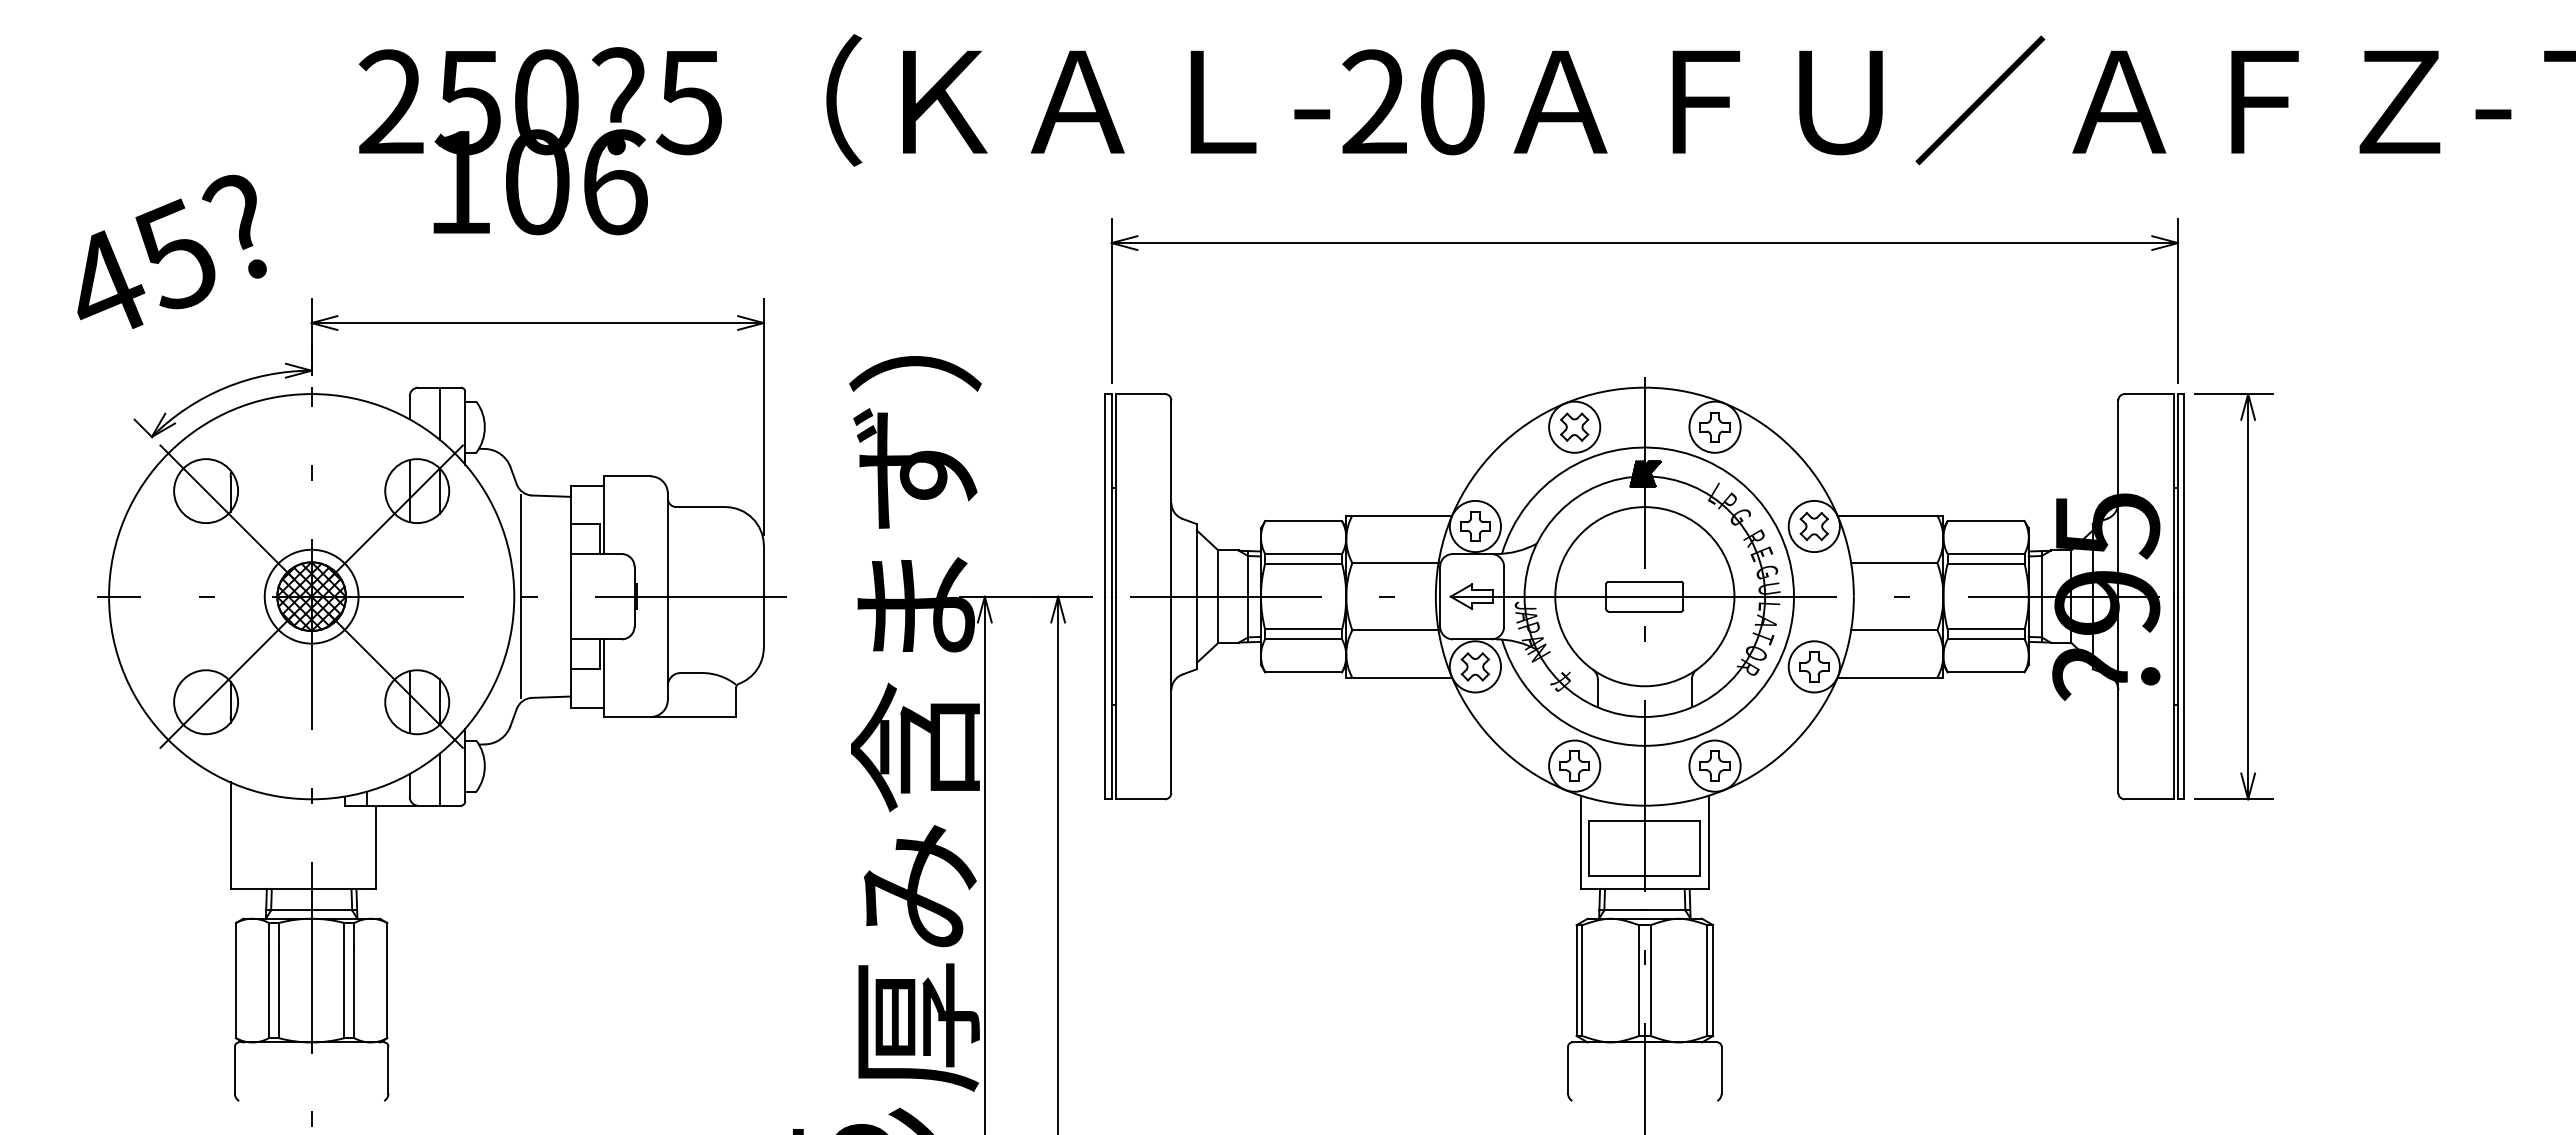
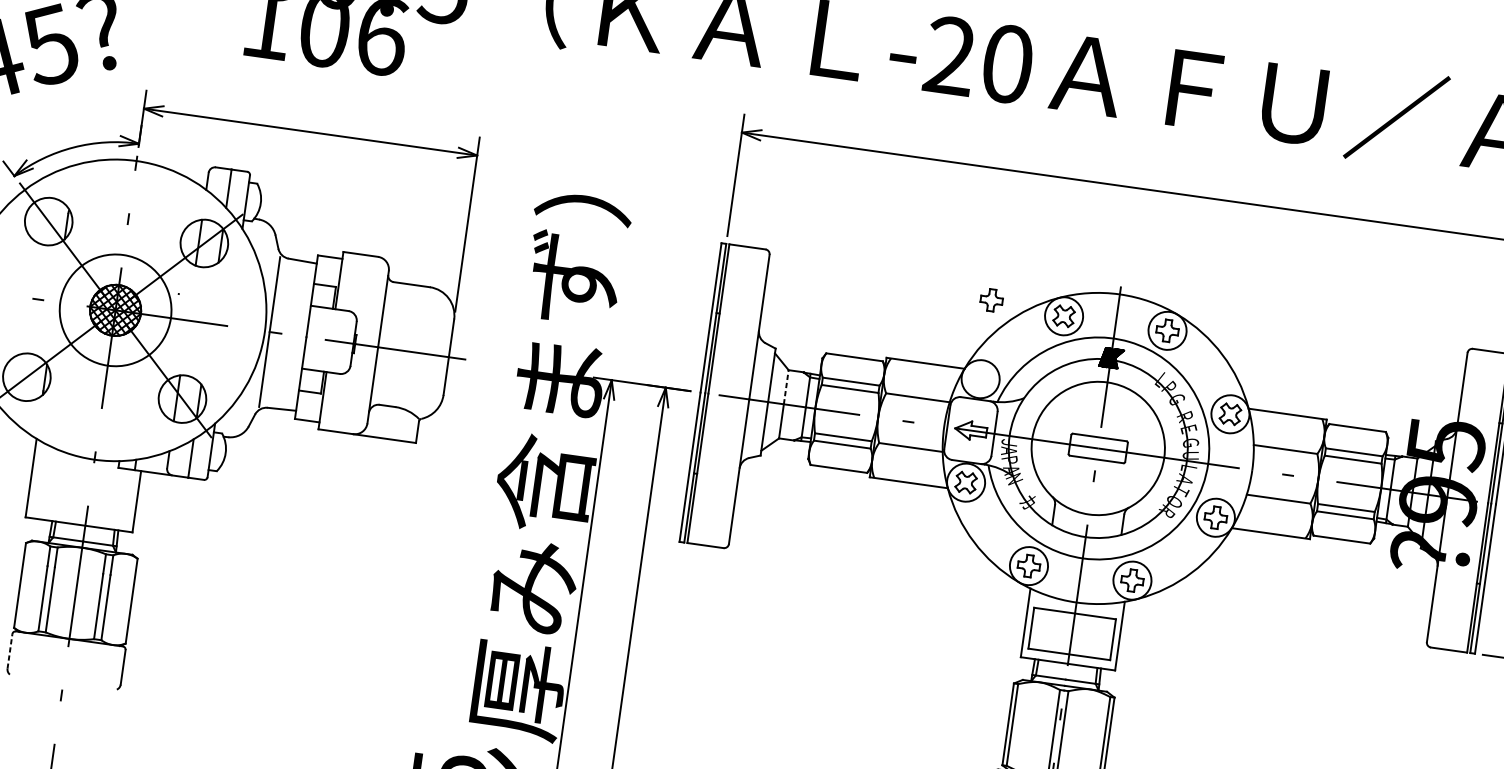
part: (1475, 526) -> (991, 300), moved
line: (1218, 573) -> (786, 387), solid -> dashed
circle: (311, 596) -> (115, 310), size x1.6
line: (234, 1069) -> (9, 650), solid -> dashed

